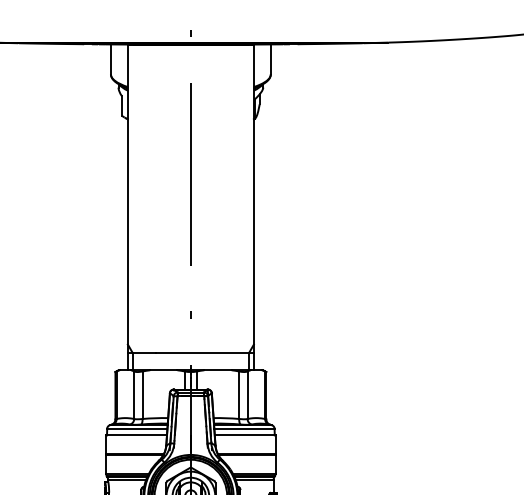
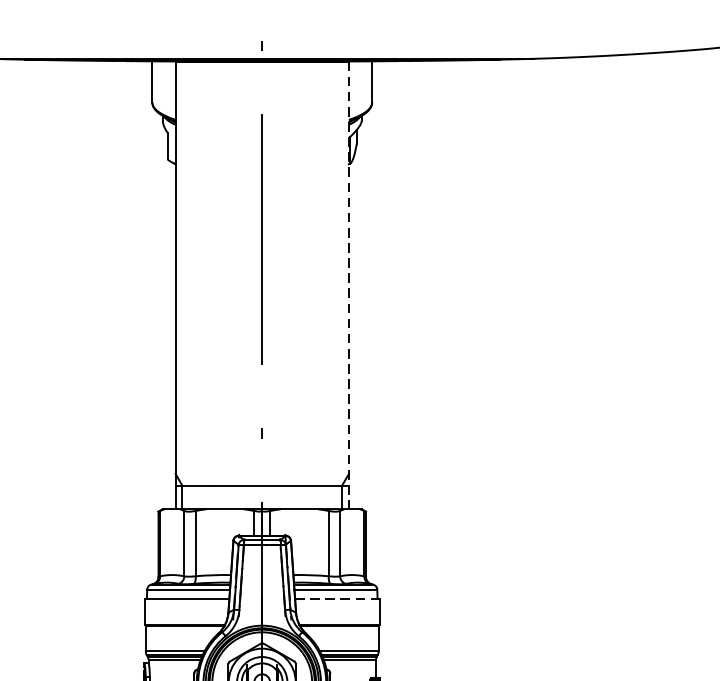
line: (253, 207) -> (348, 285), solid -> dashed
line: (245, 435) -> (337, 598), solid -> dashed

